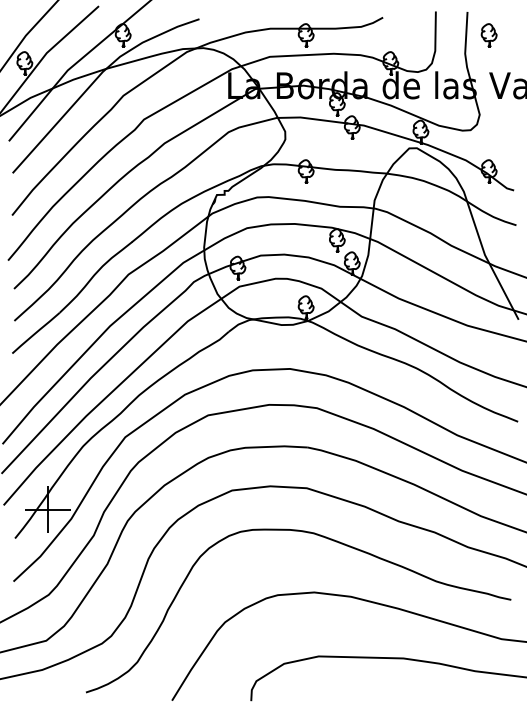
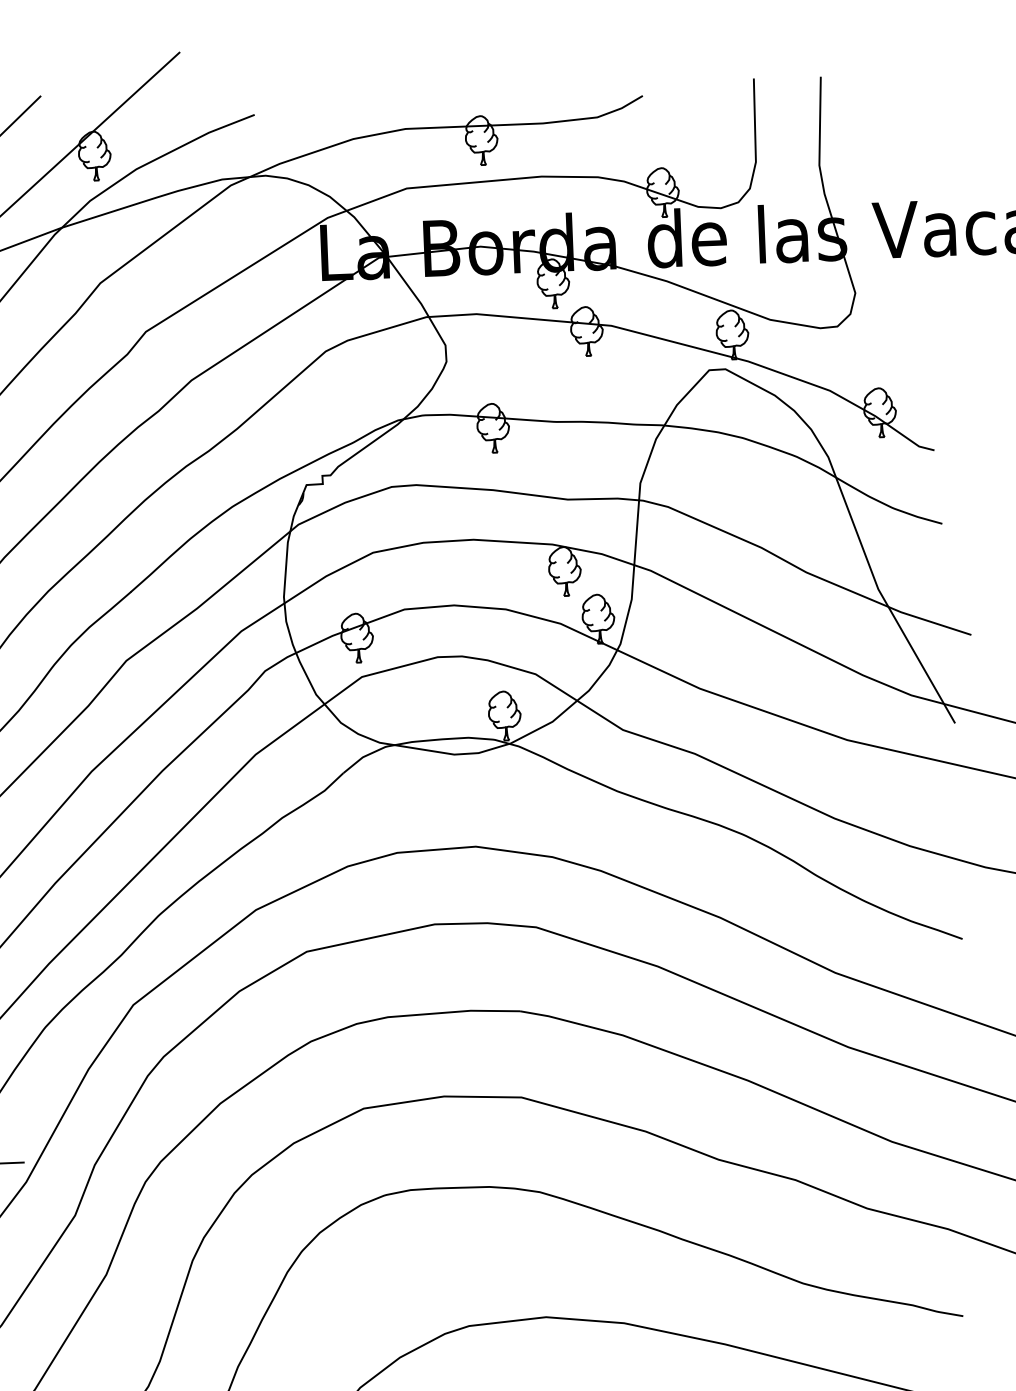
part: (488, 35) -> (867, 124), removed

